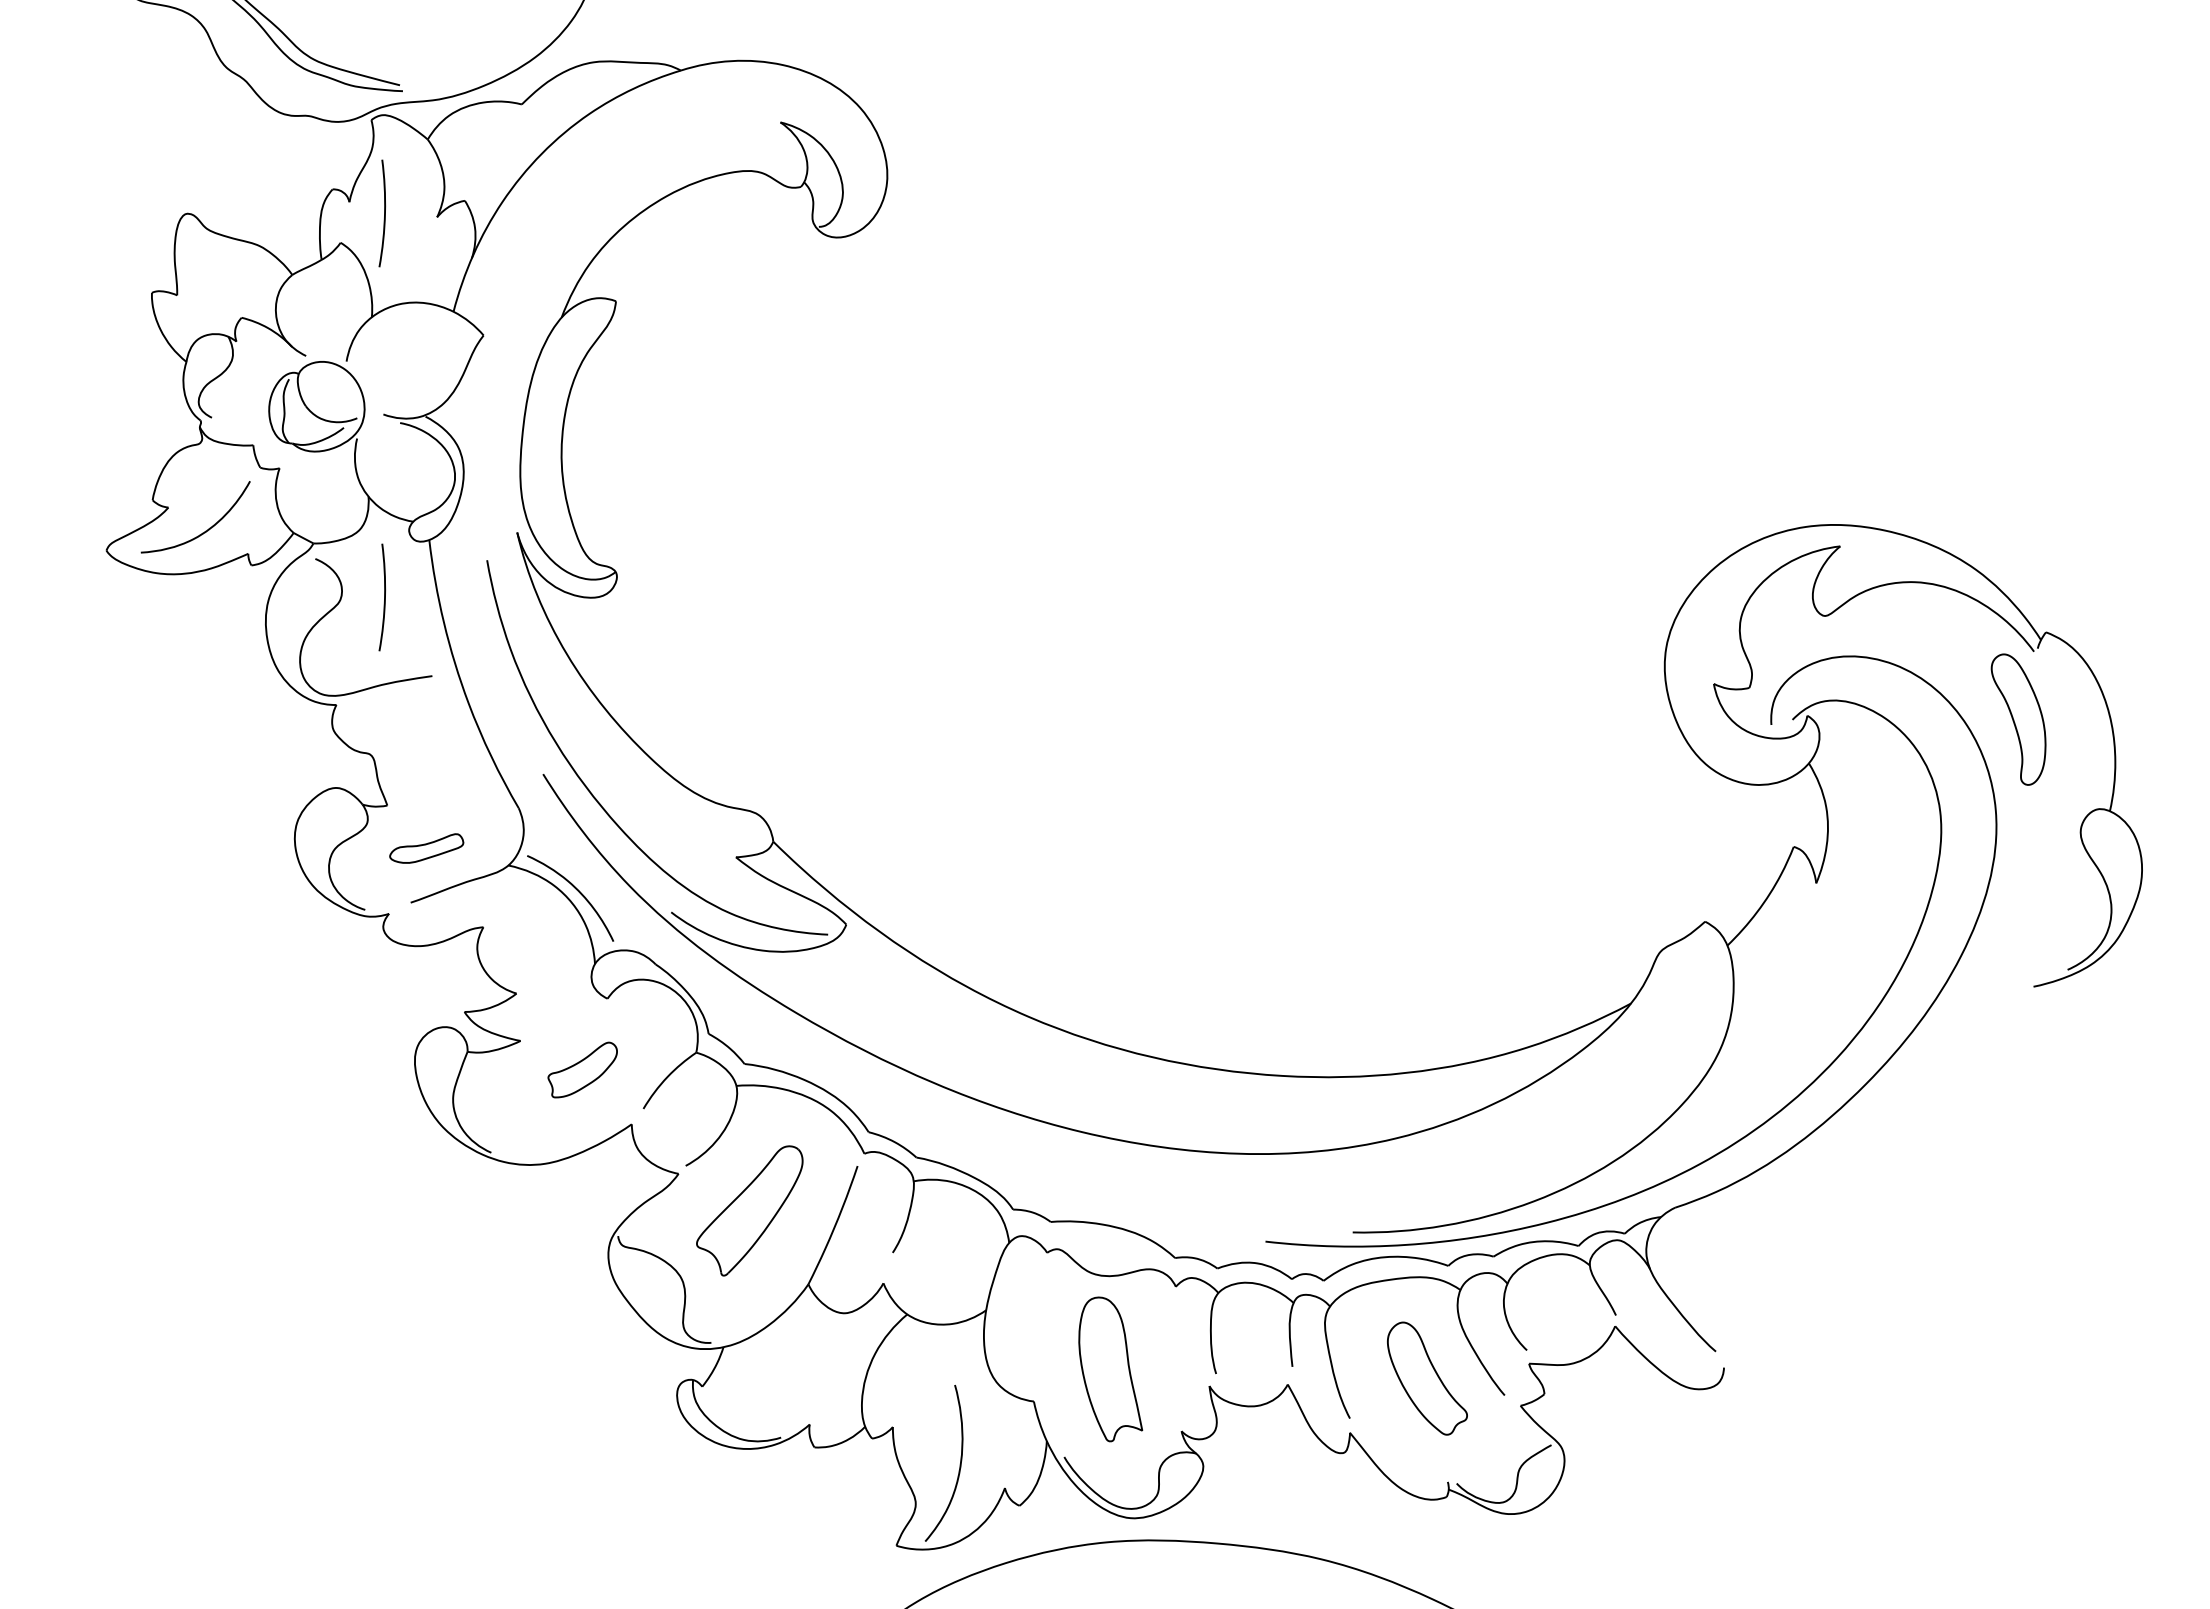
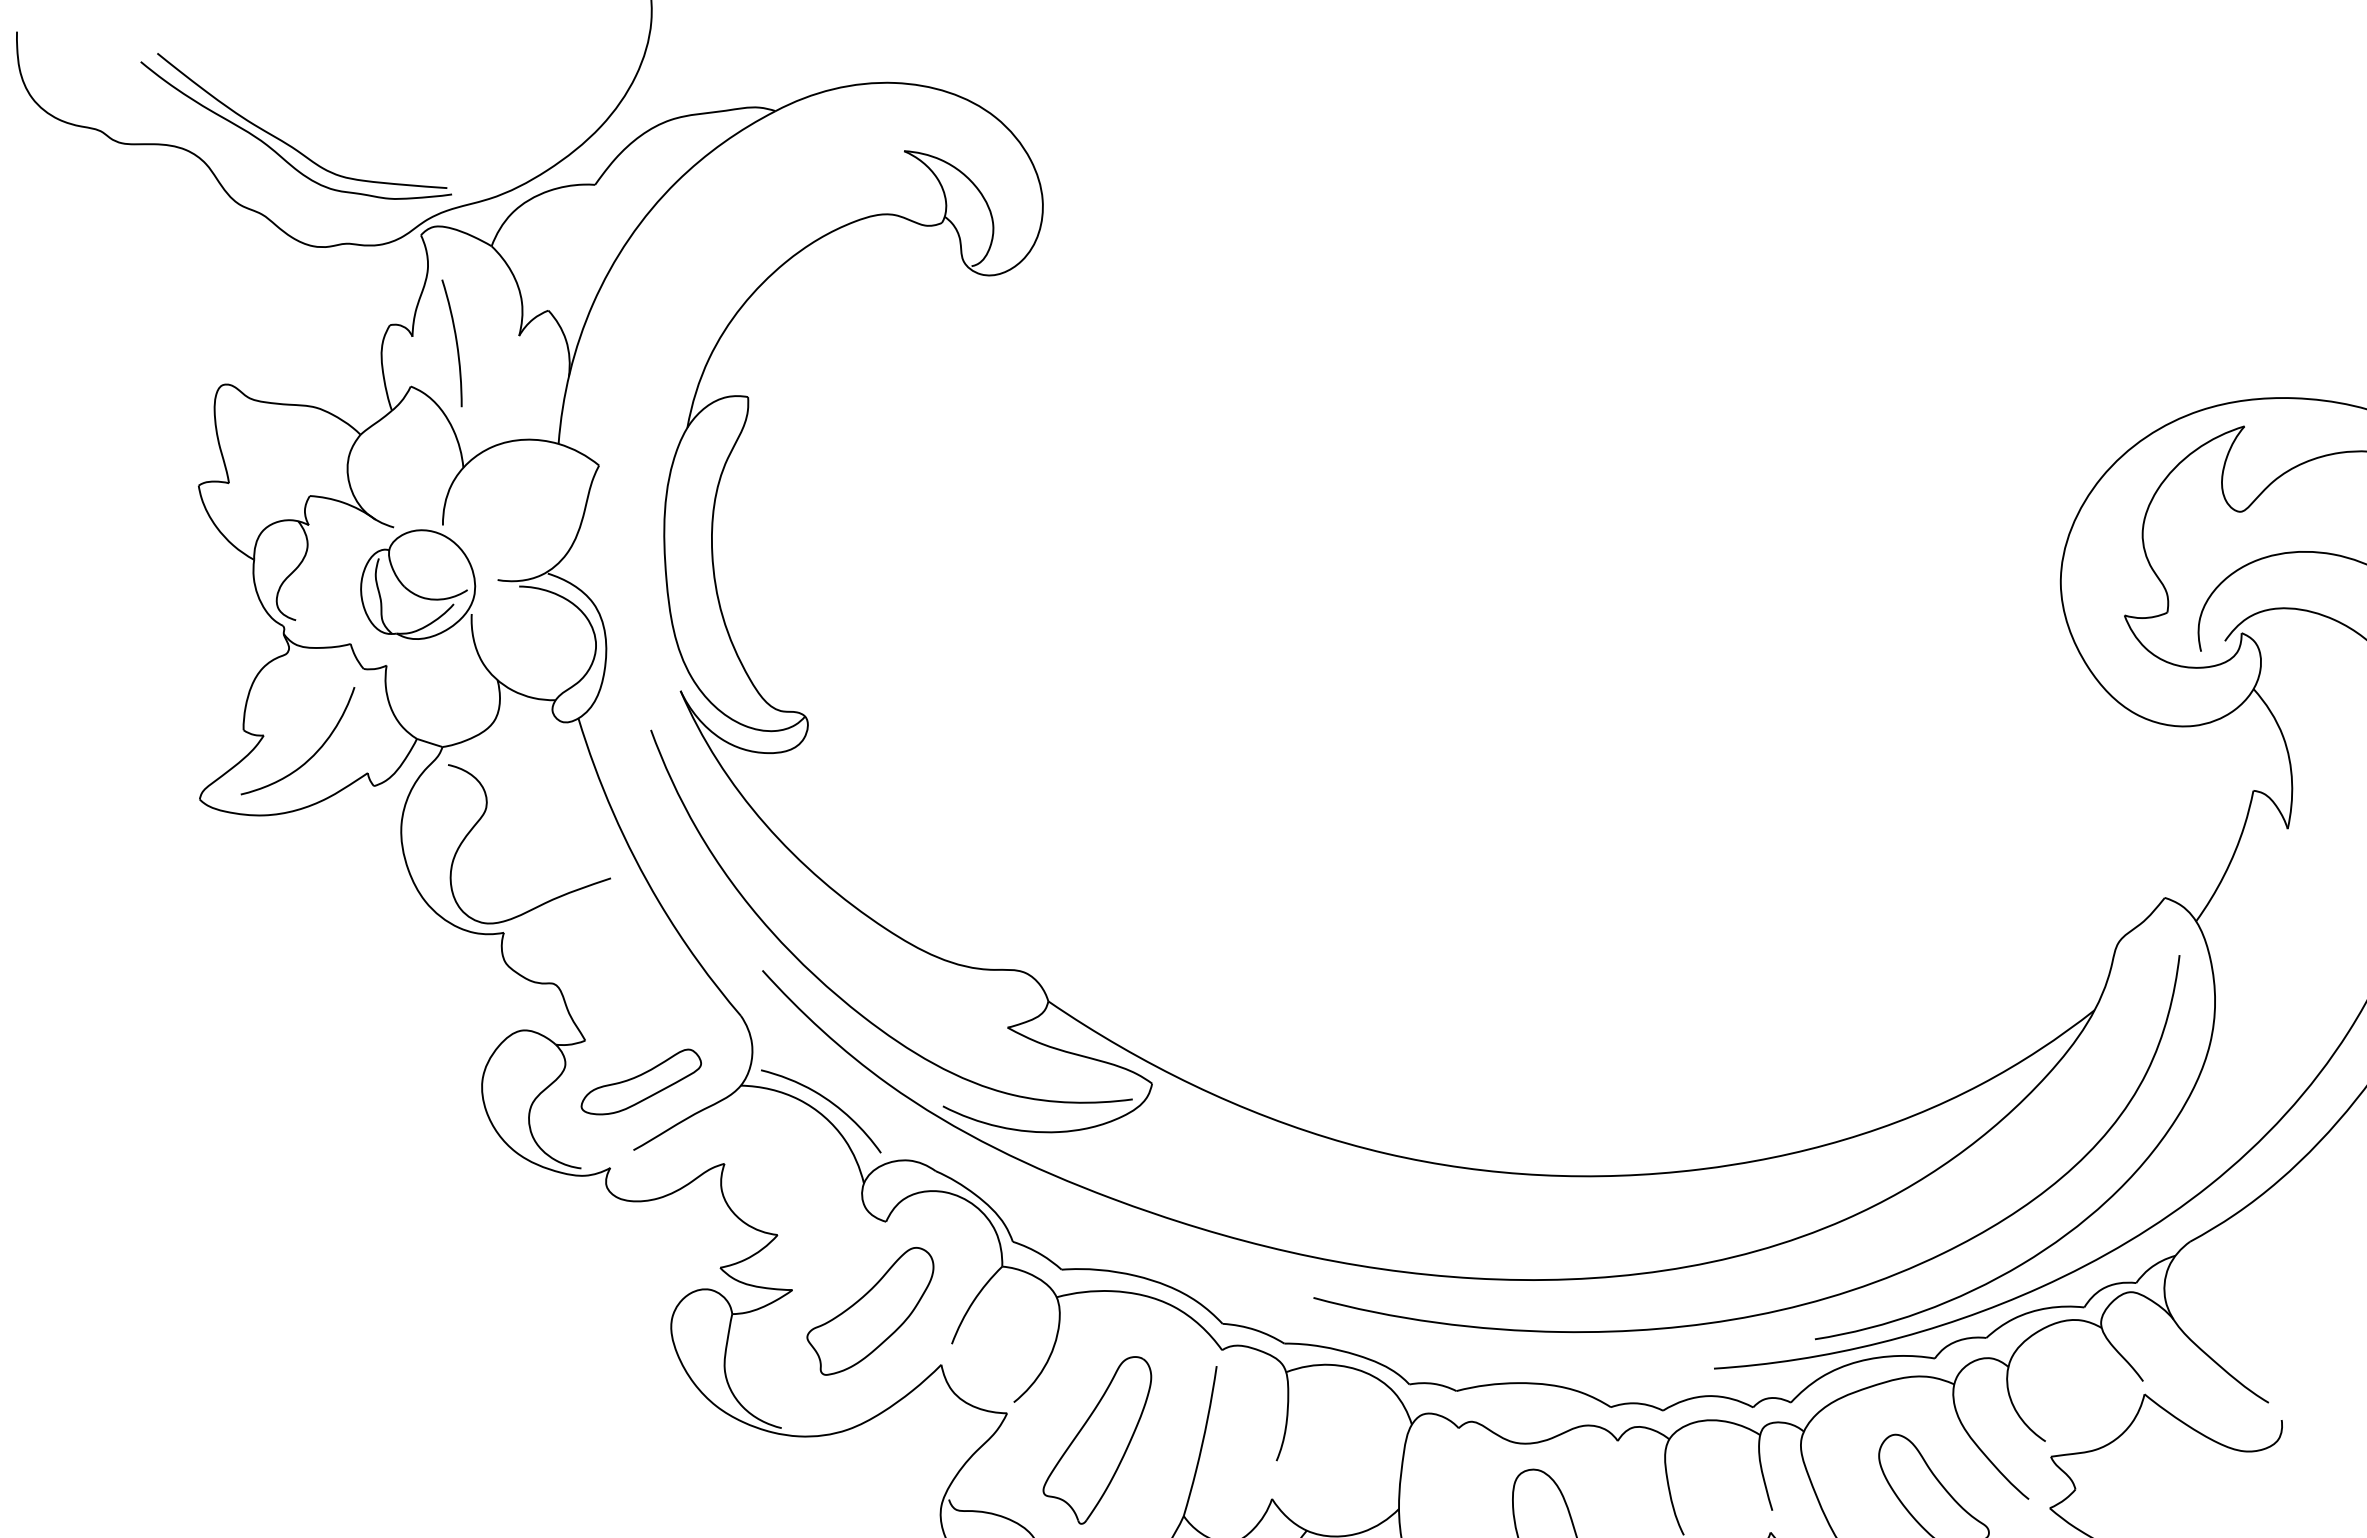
curve: (384, 597) -> (537, 795), removed
part: (426, 848) -> (640, 1082), size x1.43
part: (582, 1069) -> (871, 1310), size x1.67
curve: (1340, 1201) -> (1793, 1305), added

